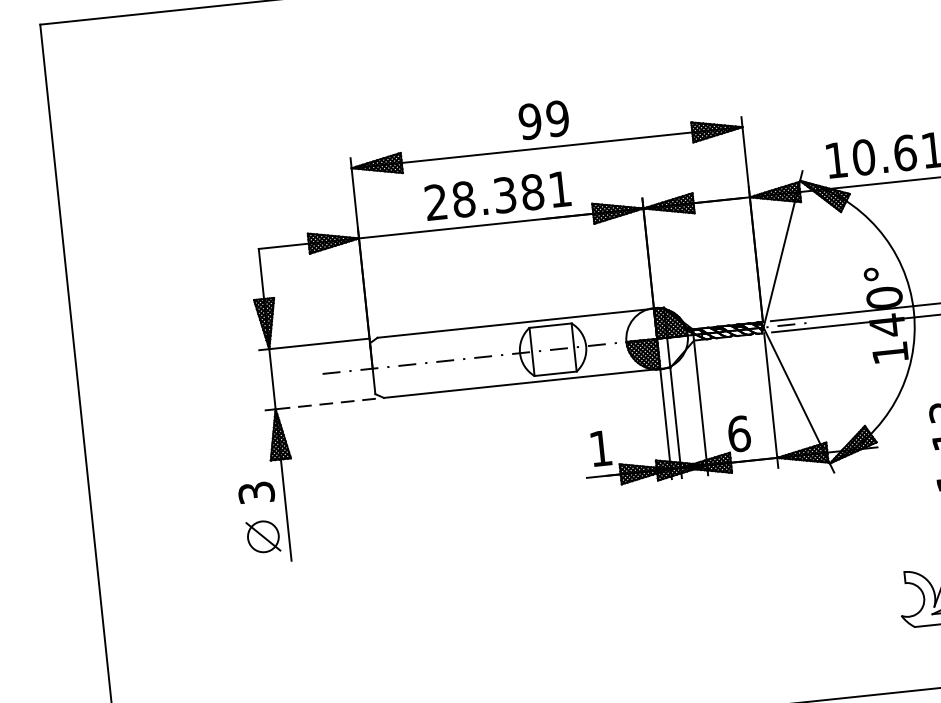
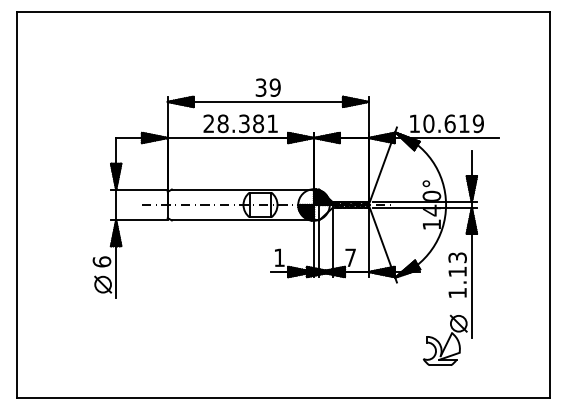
text: (529, 121) -> (260, 87), 99 -> 39
line: (324, 404) -> (141, 220), dashed -> solid
text: (738, 433) -> (350, 257), 6 -> 7
text: (255, 492) -> (101, 261), 3 -> 6

